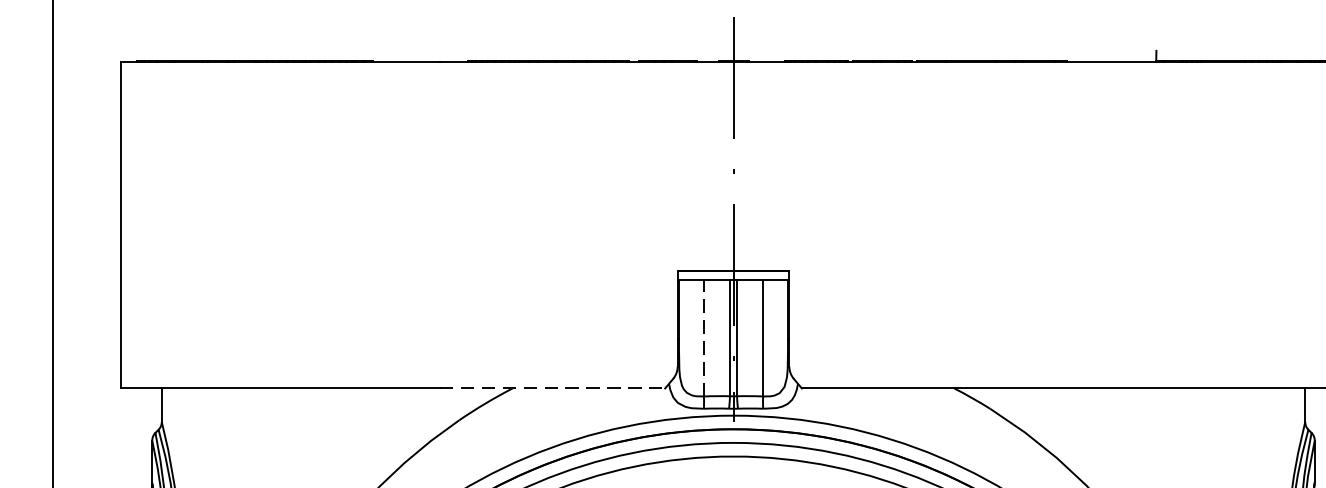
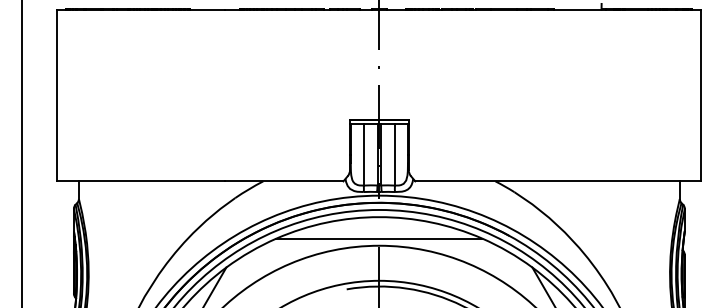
line: (703, 337) -> (363, 154), dashed -> solid
line: (552, 388) -> (284, 181), dashed -> solid

